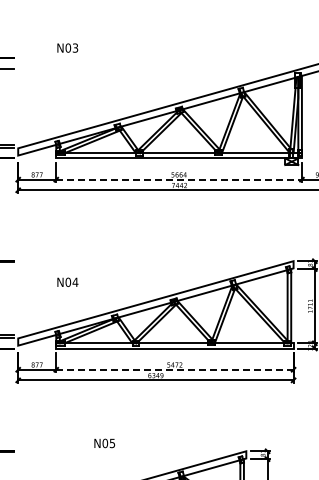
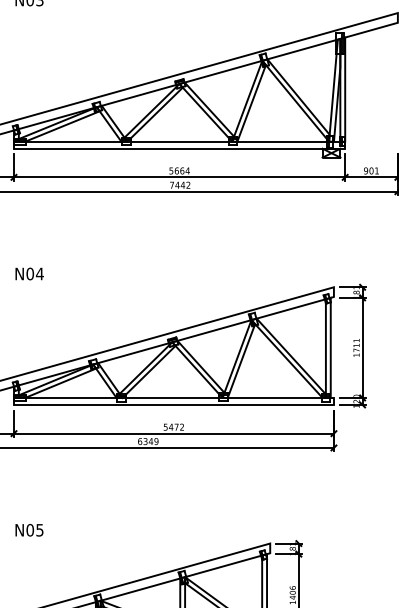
line: (179, 179) -> (180, 177), dashed -> solid
text: (67, 281) -> (29, 272), moved
line: (174, 369) -> (173, 433), dashed -> solid
text: (104, 443) -> (29, 530), moved

